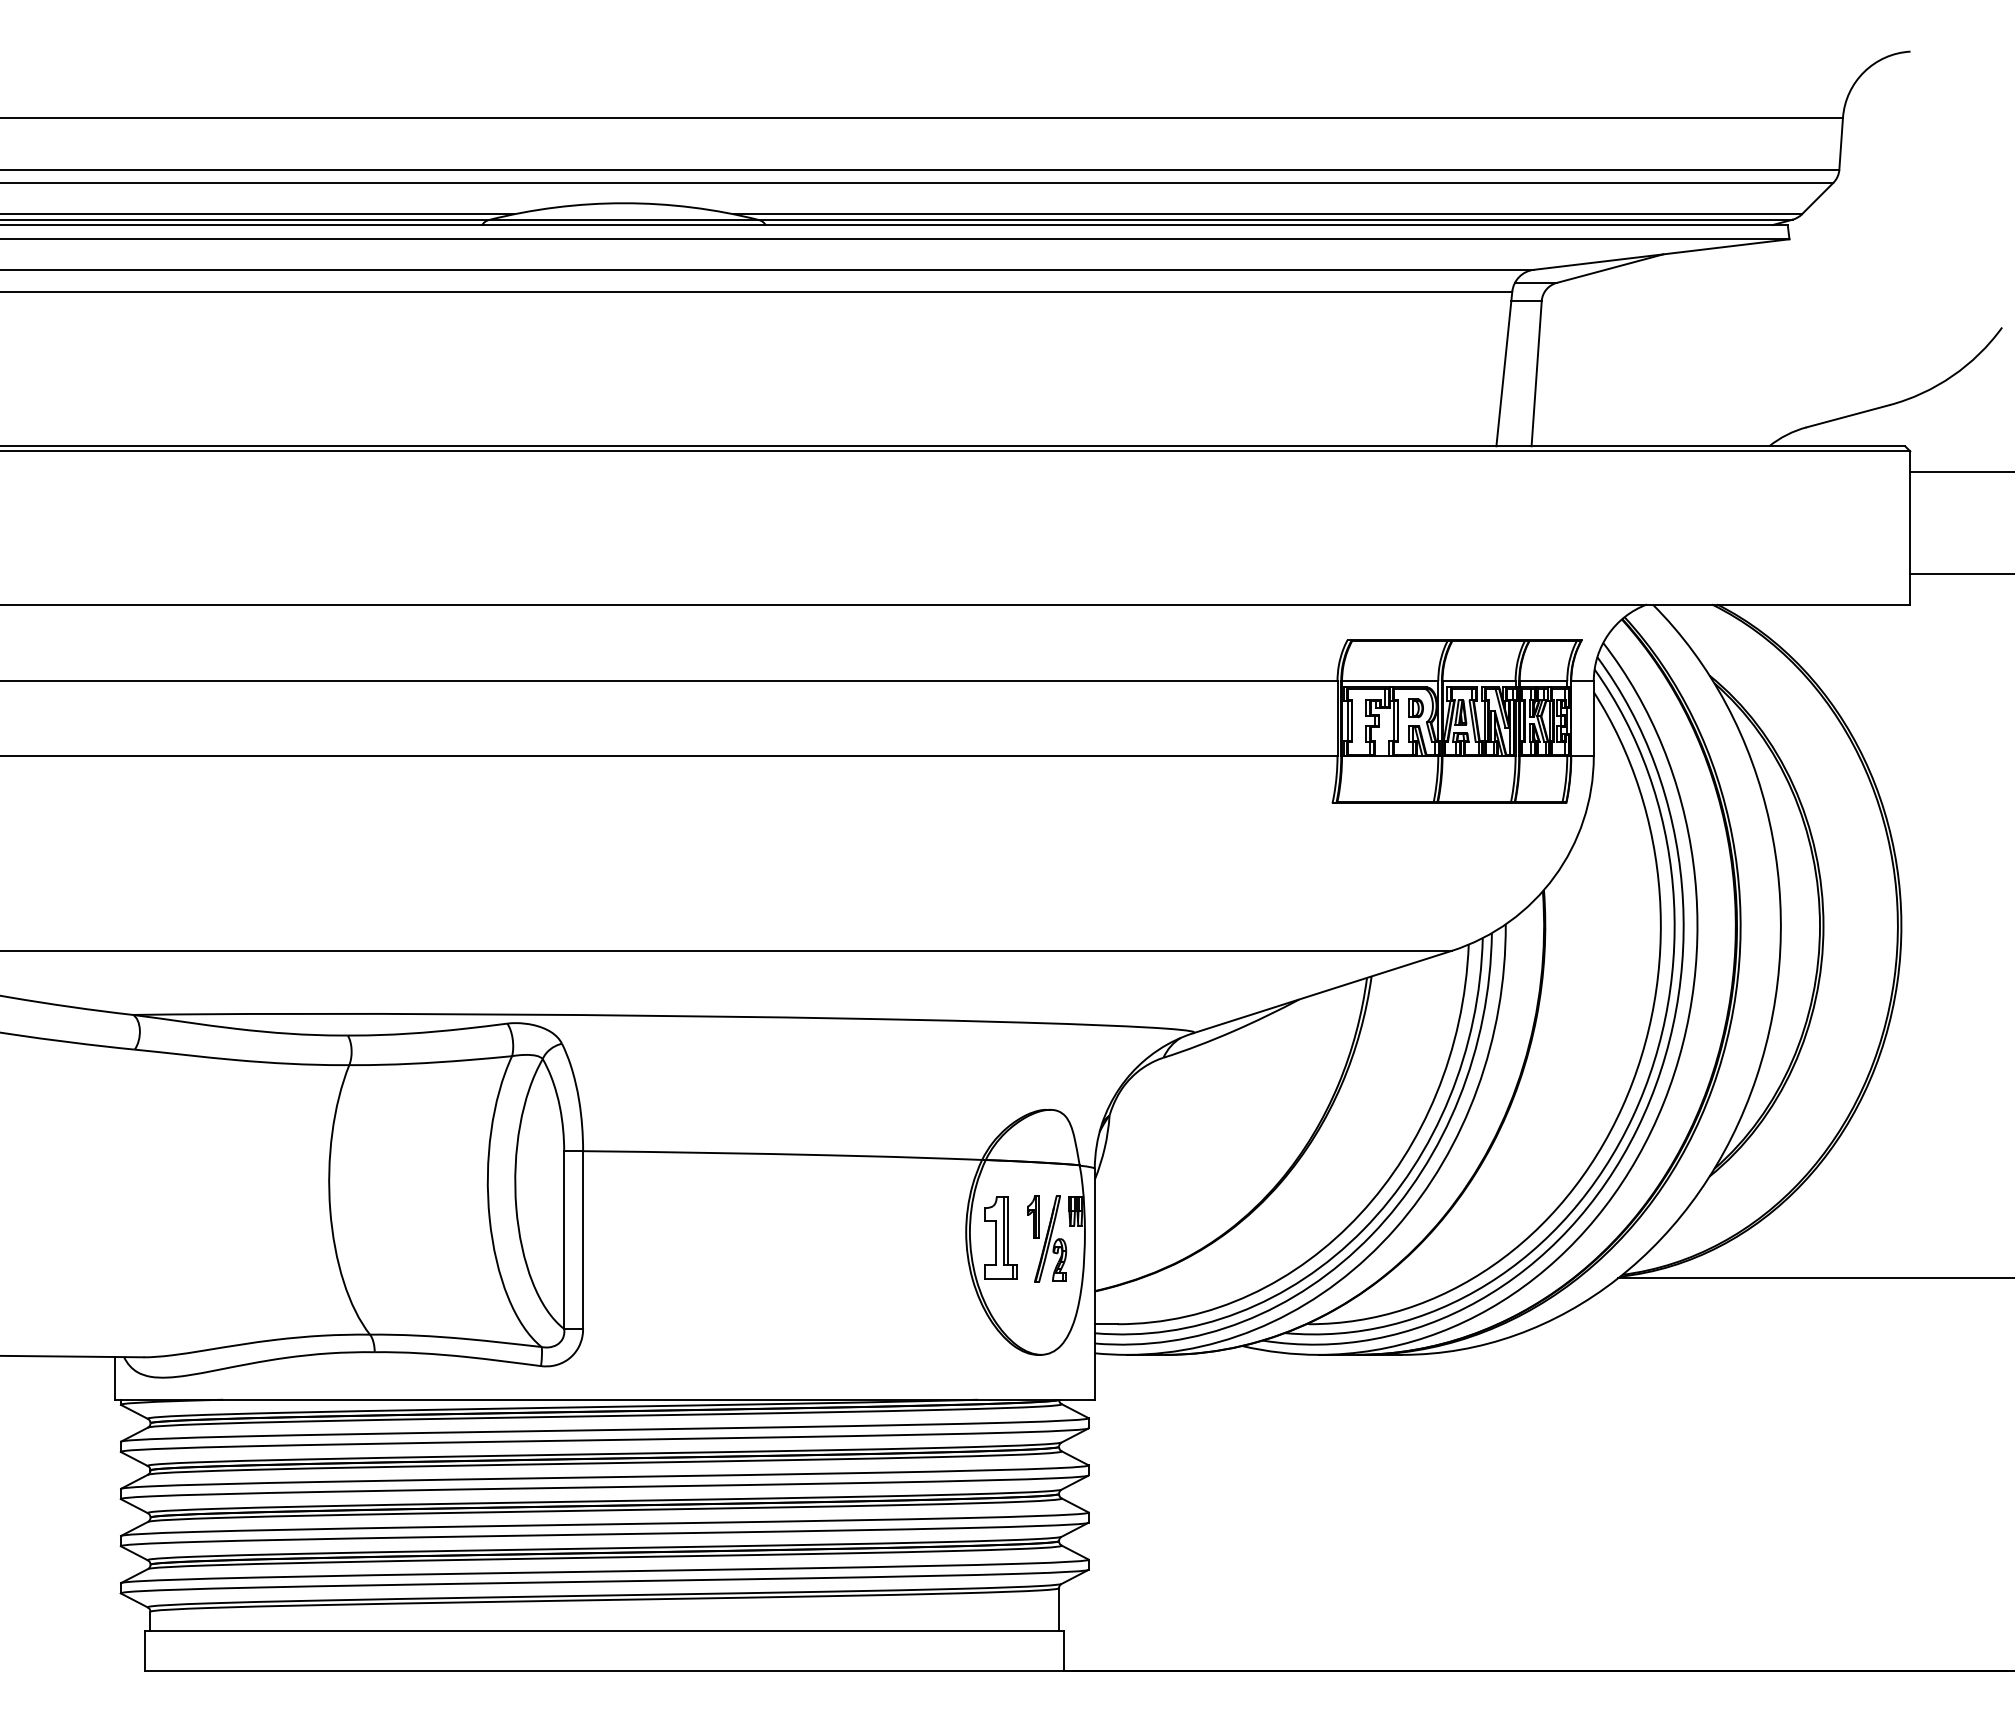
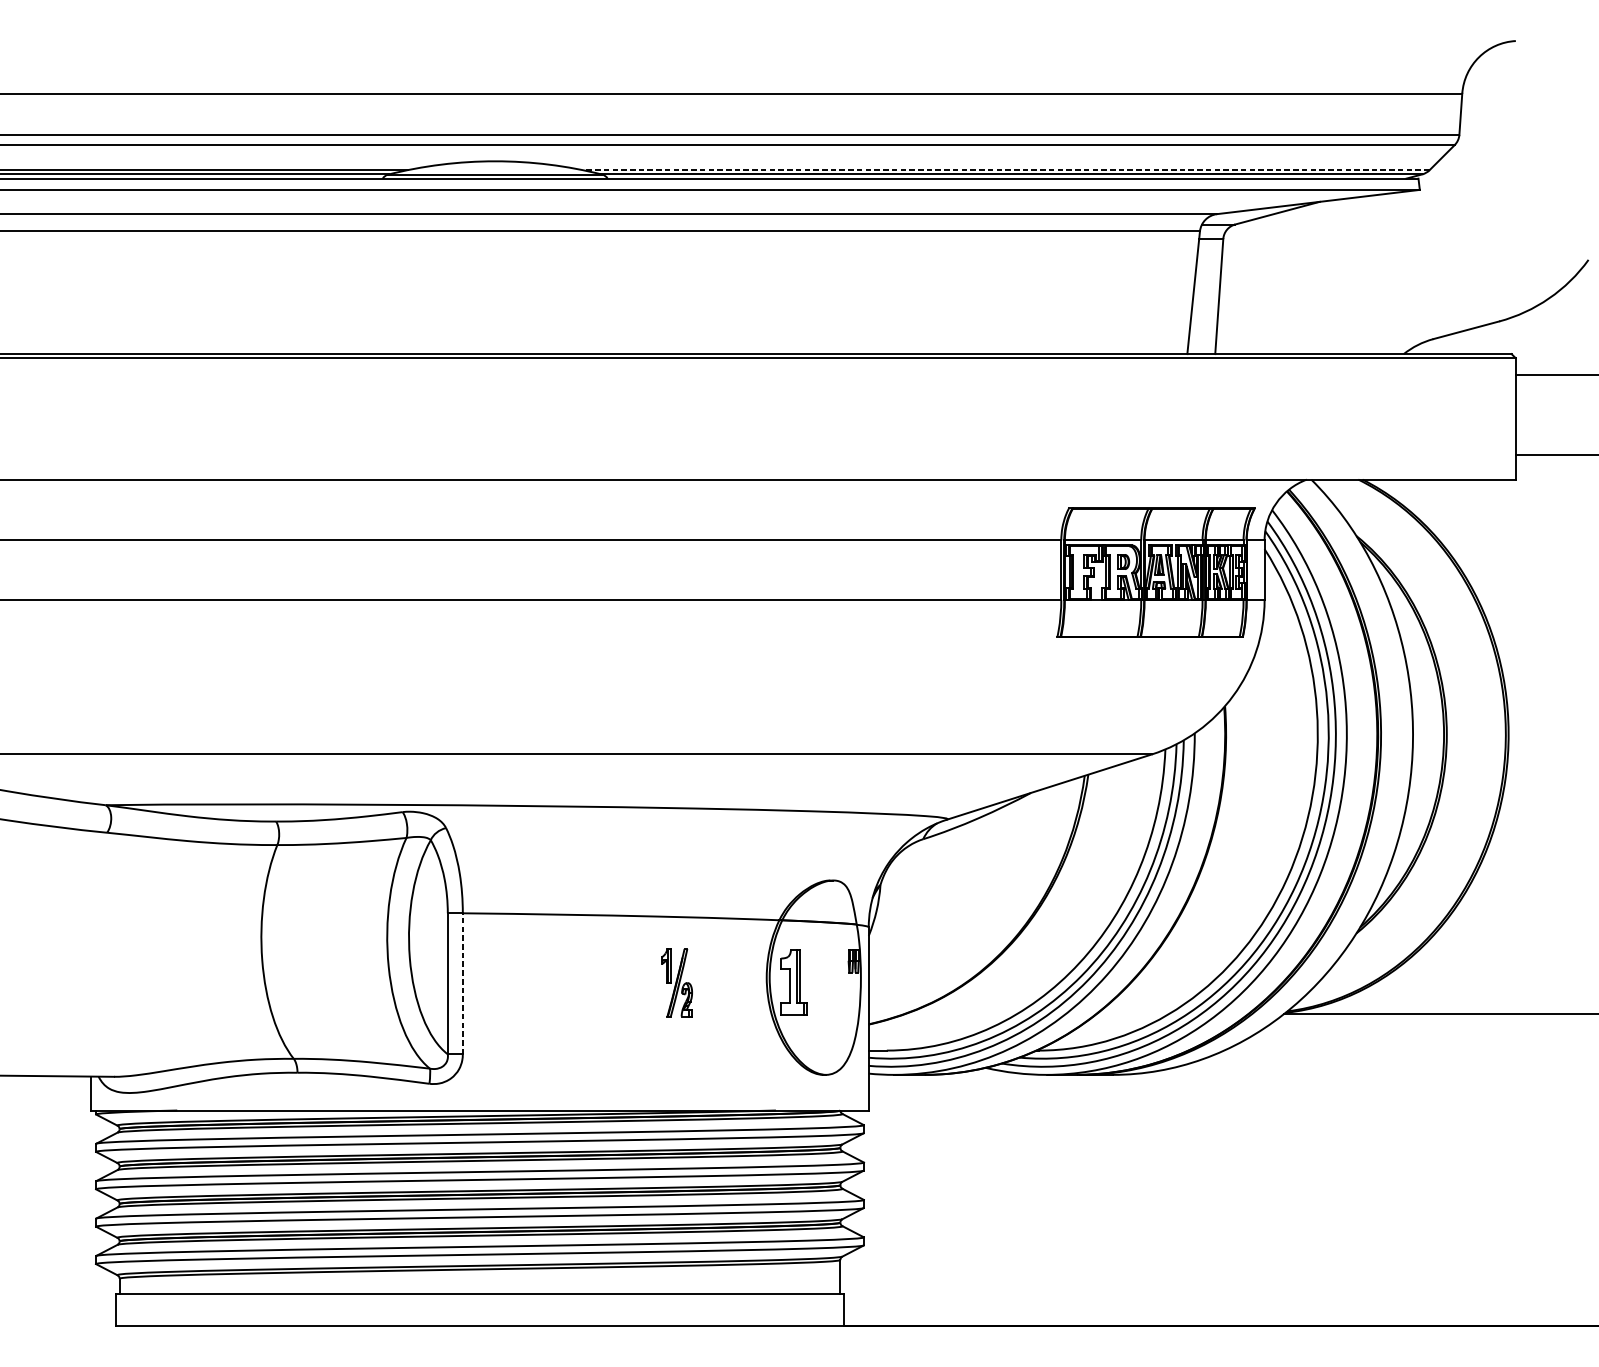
line: (1268, 214) -> (1006, 170), solid -> dashed
part: (1047, 1238) -> (677, 982), moved
line: (583, 1240) -> (463, 984), solid -> dashed

